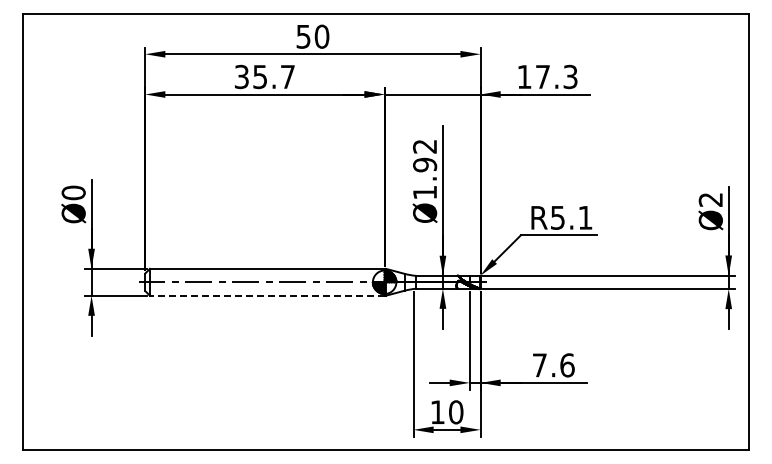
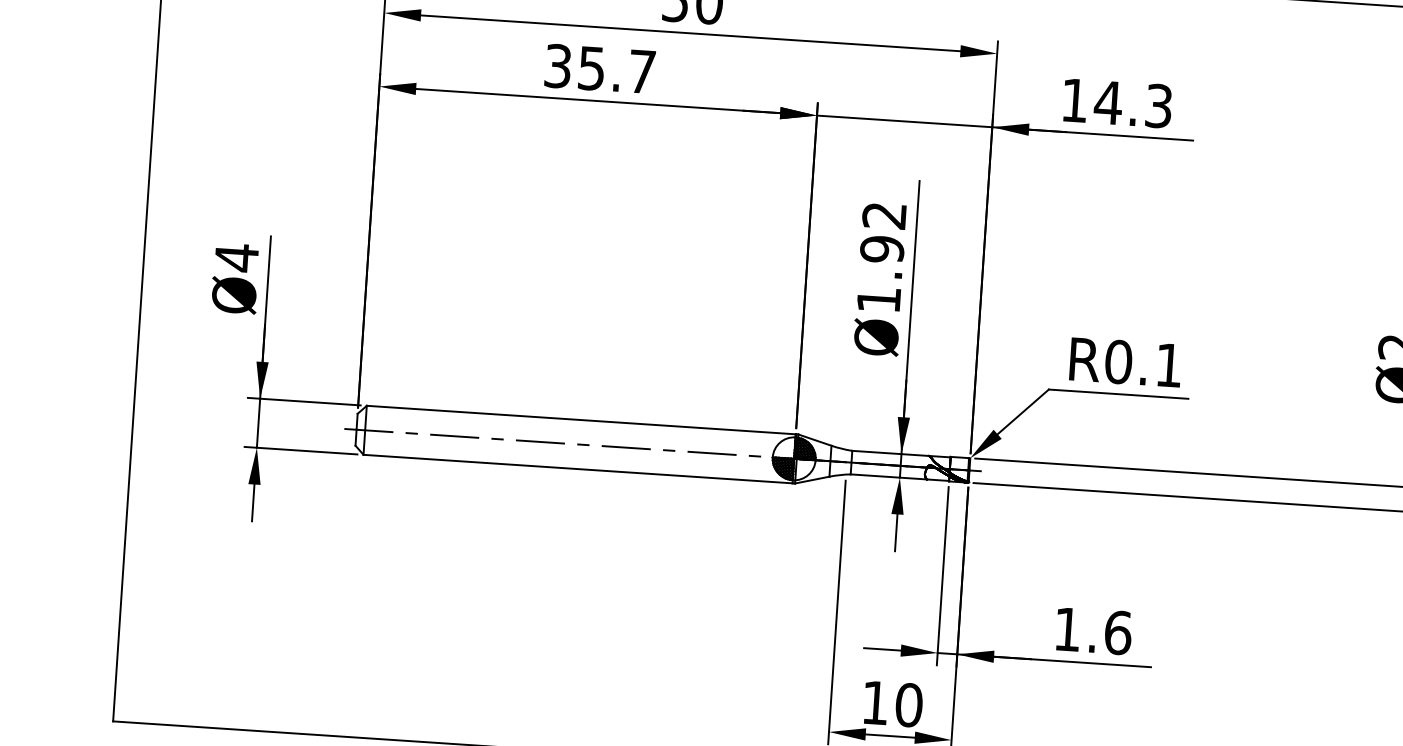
text: (542, 76) -> (1107, 101), 17.3 -> 14.3
text: (73, 192) -> (236, 256), Ø0 -> Ø4
text: (557, 217) -> (1117, 361), R5.1 -> R0.1
line: (266, 295) -> (576, 468), dashed -> solid
text: (539, 365) -> (1067, 629), 7.6 -> 1.6

